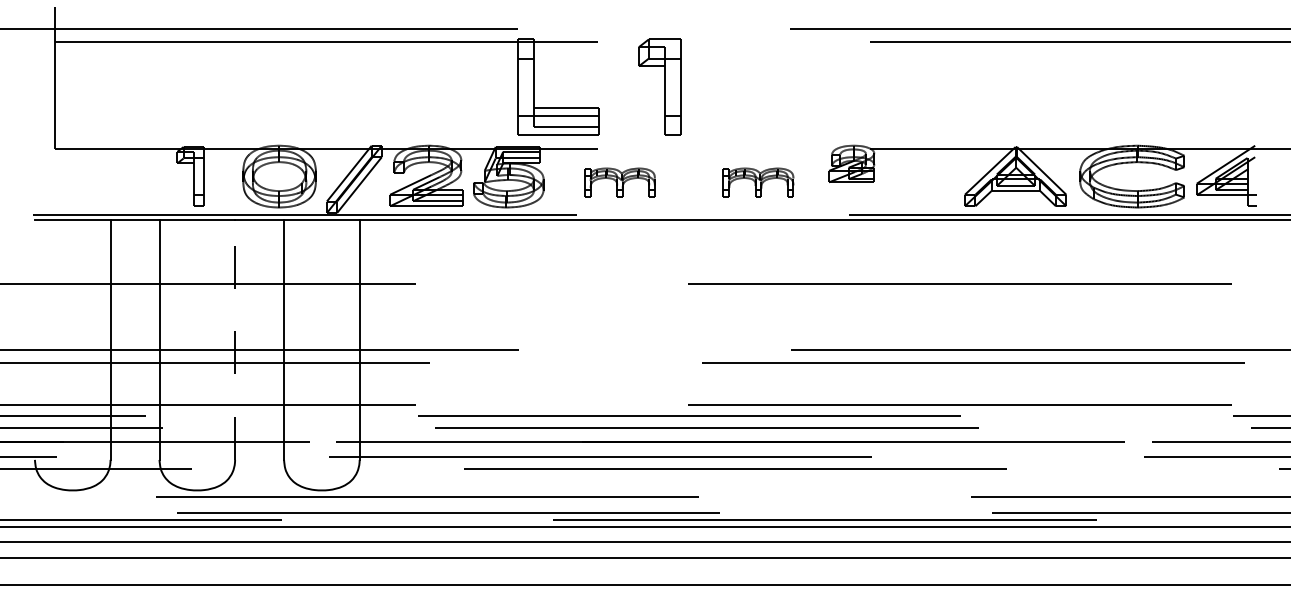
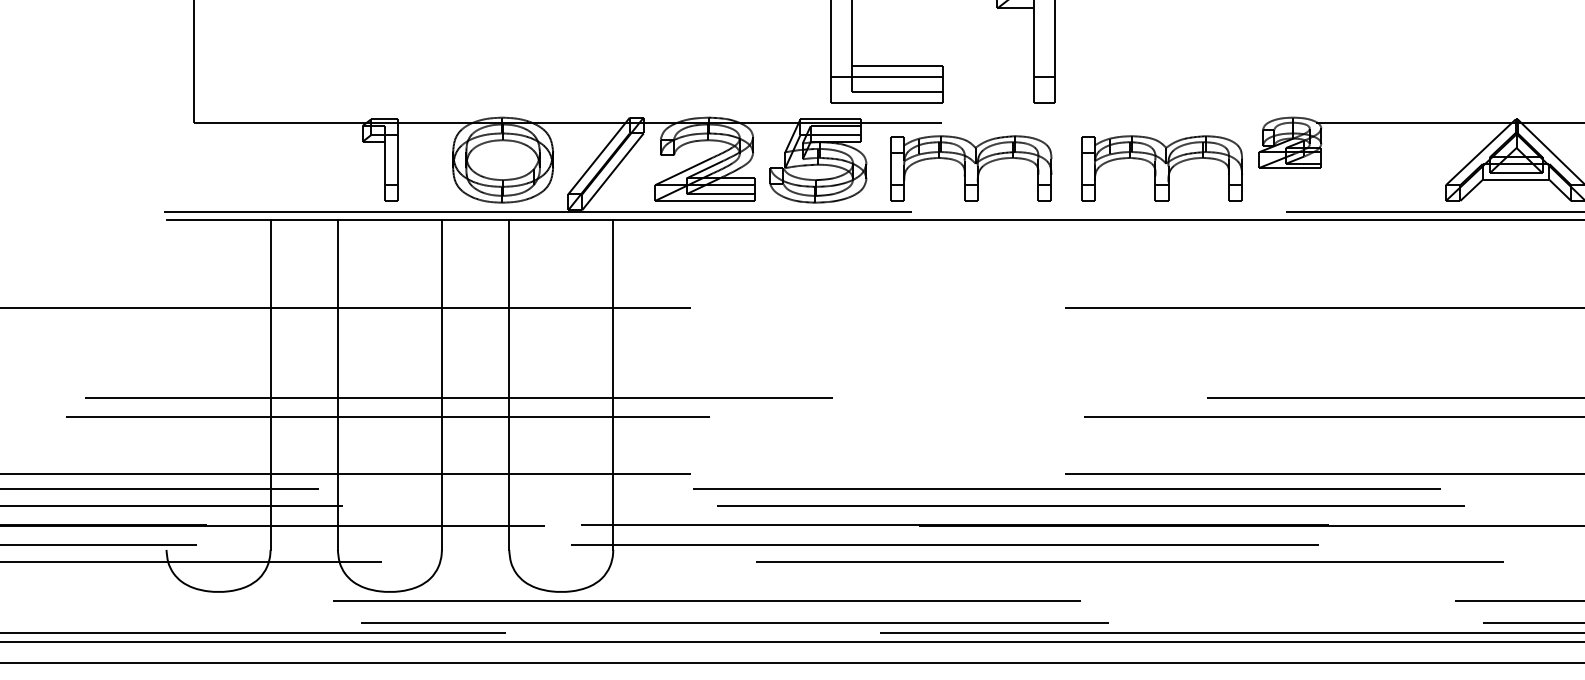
part: (619, 182) -> (970, 168), size x1.67
part: (758, 182) -> (1161, 168), size x1.67
line: (235, 339) -> (442, 384), dashed -> solid

